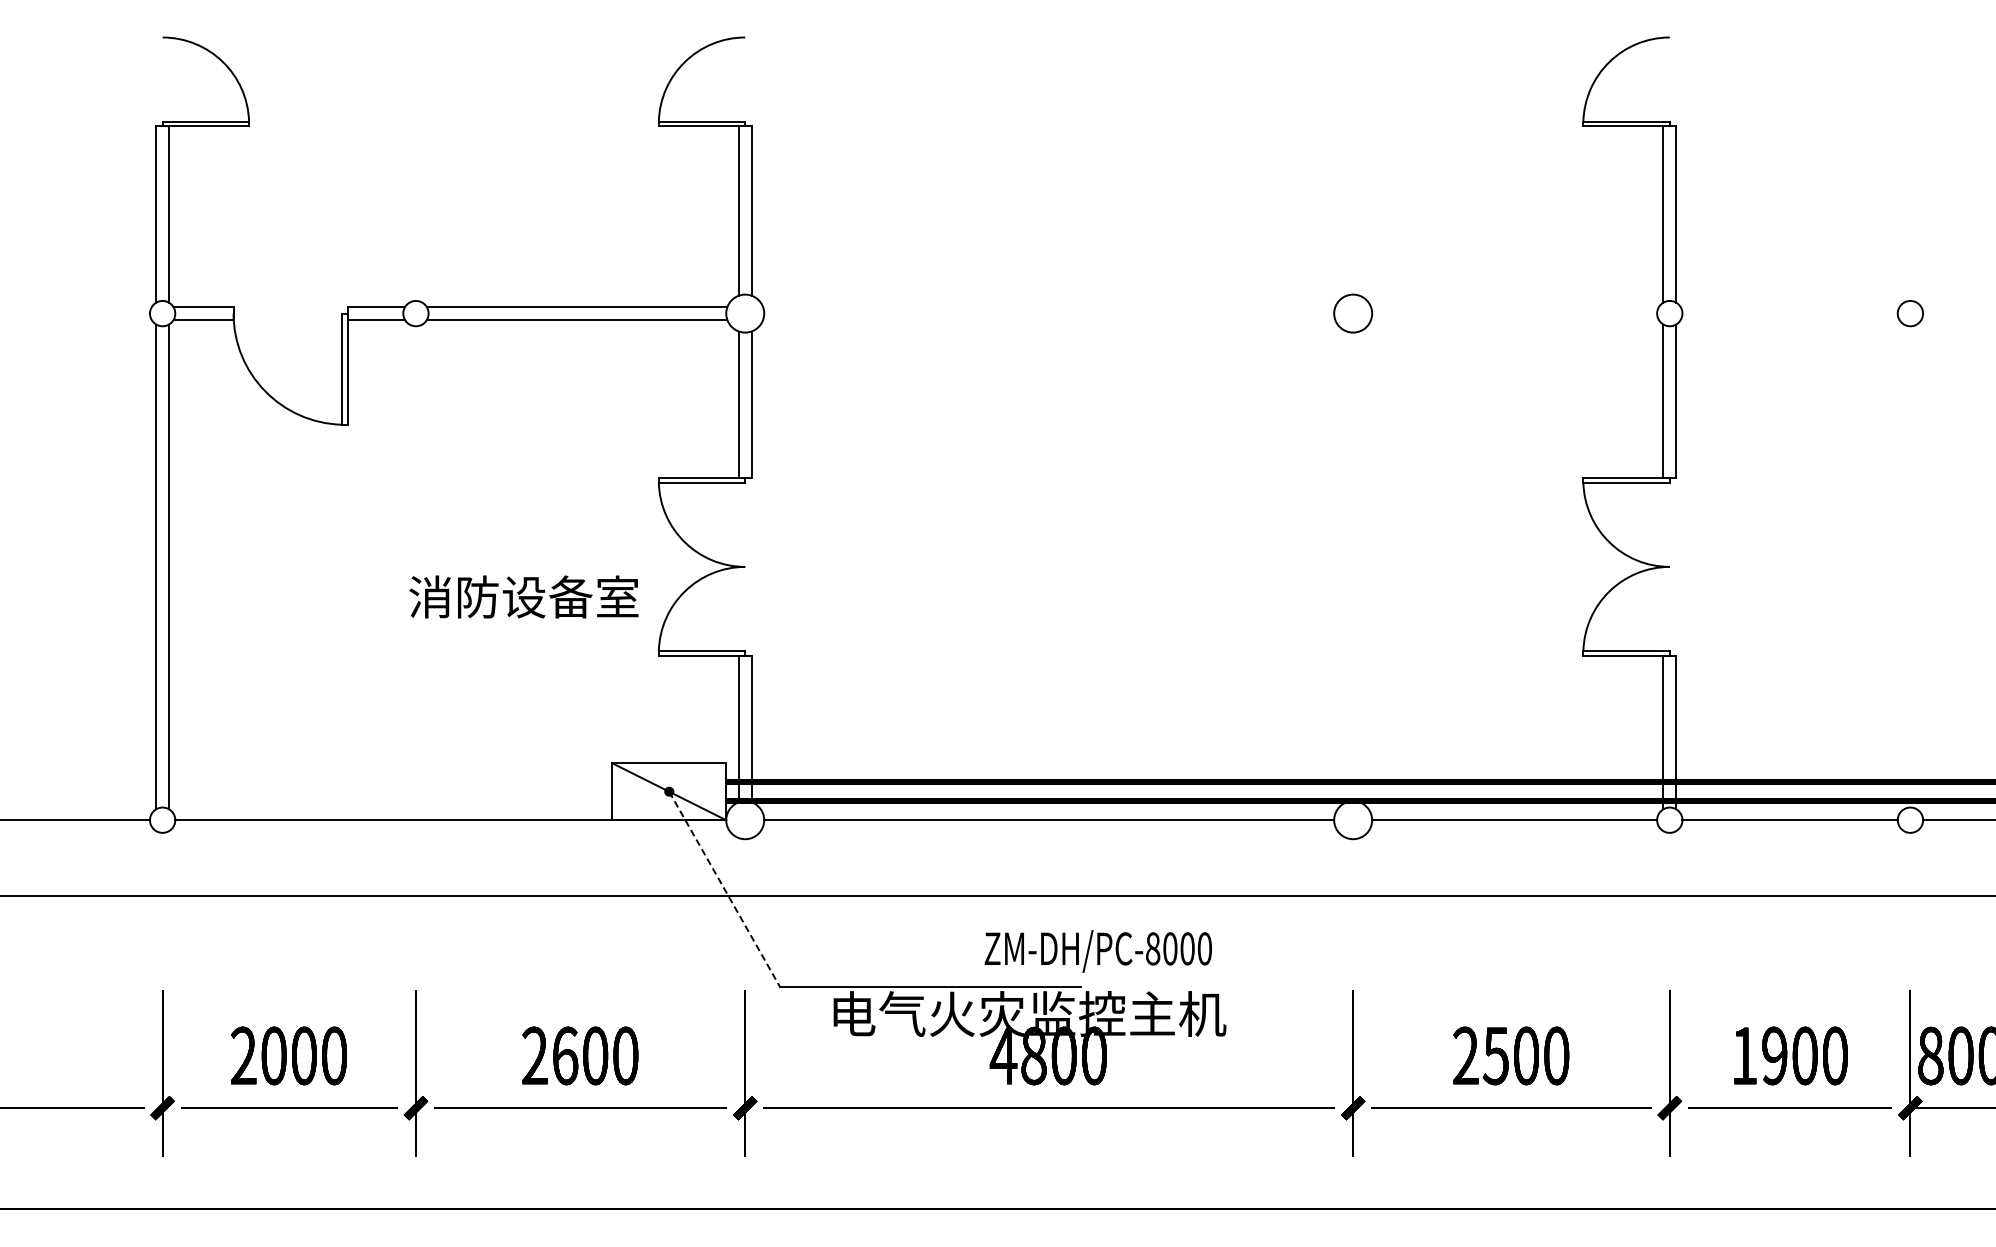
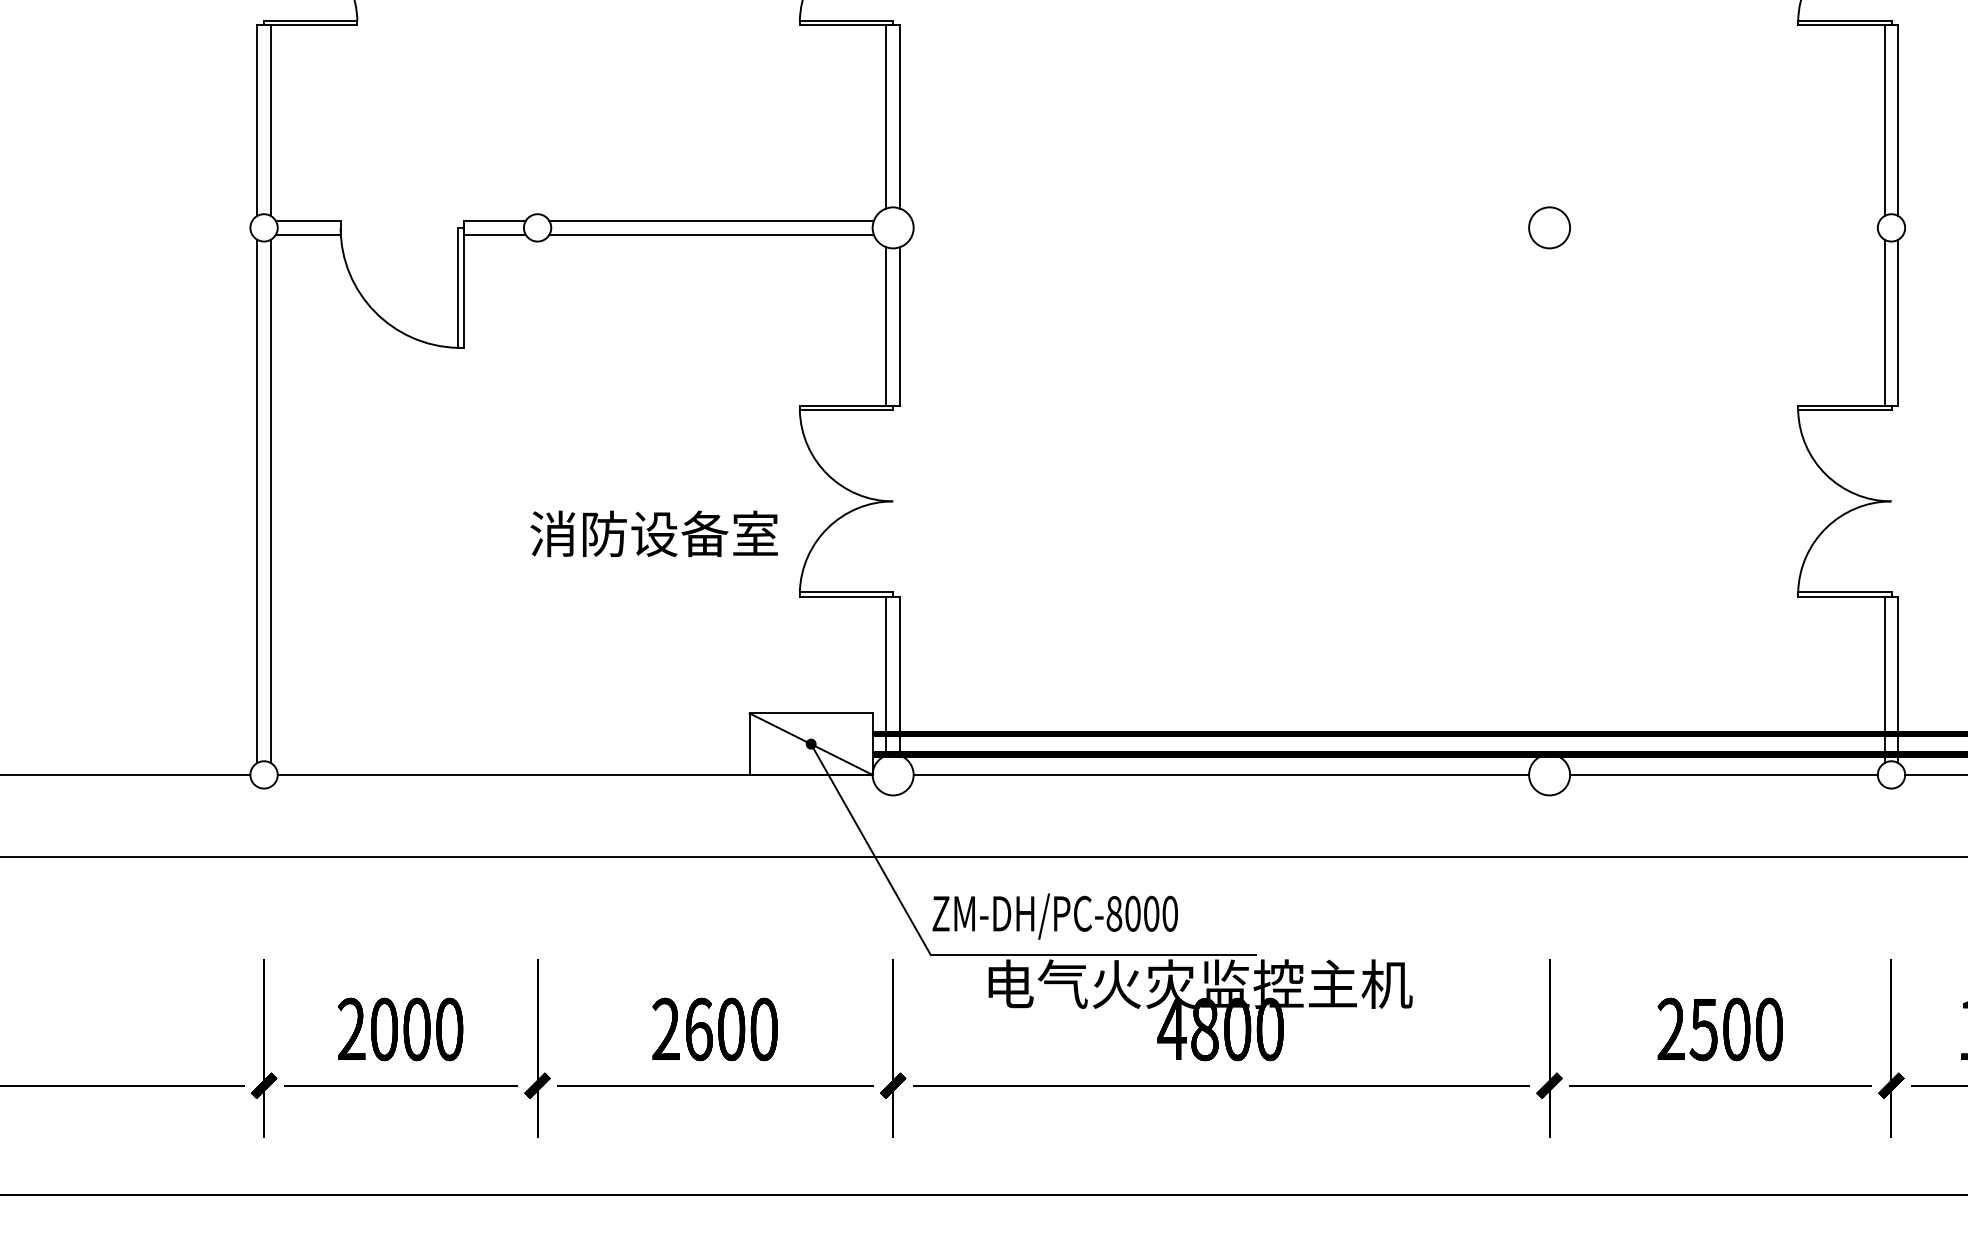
line: (724, 889) -> (870, 849), dashed -> solid
text: (1097, 951) -> (1054, 916), moved

